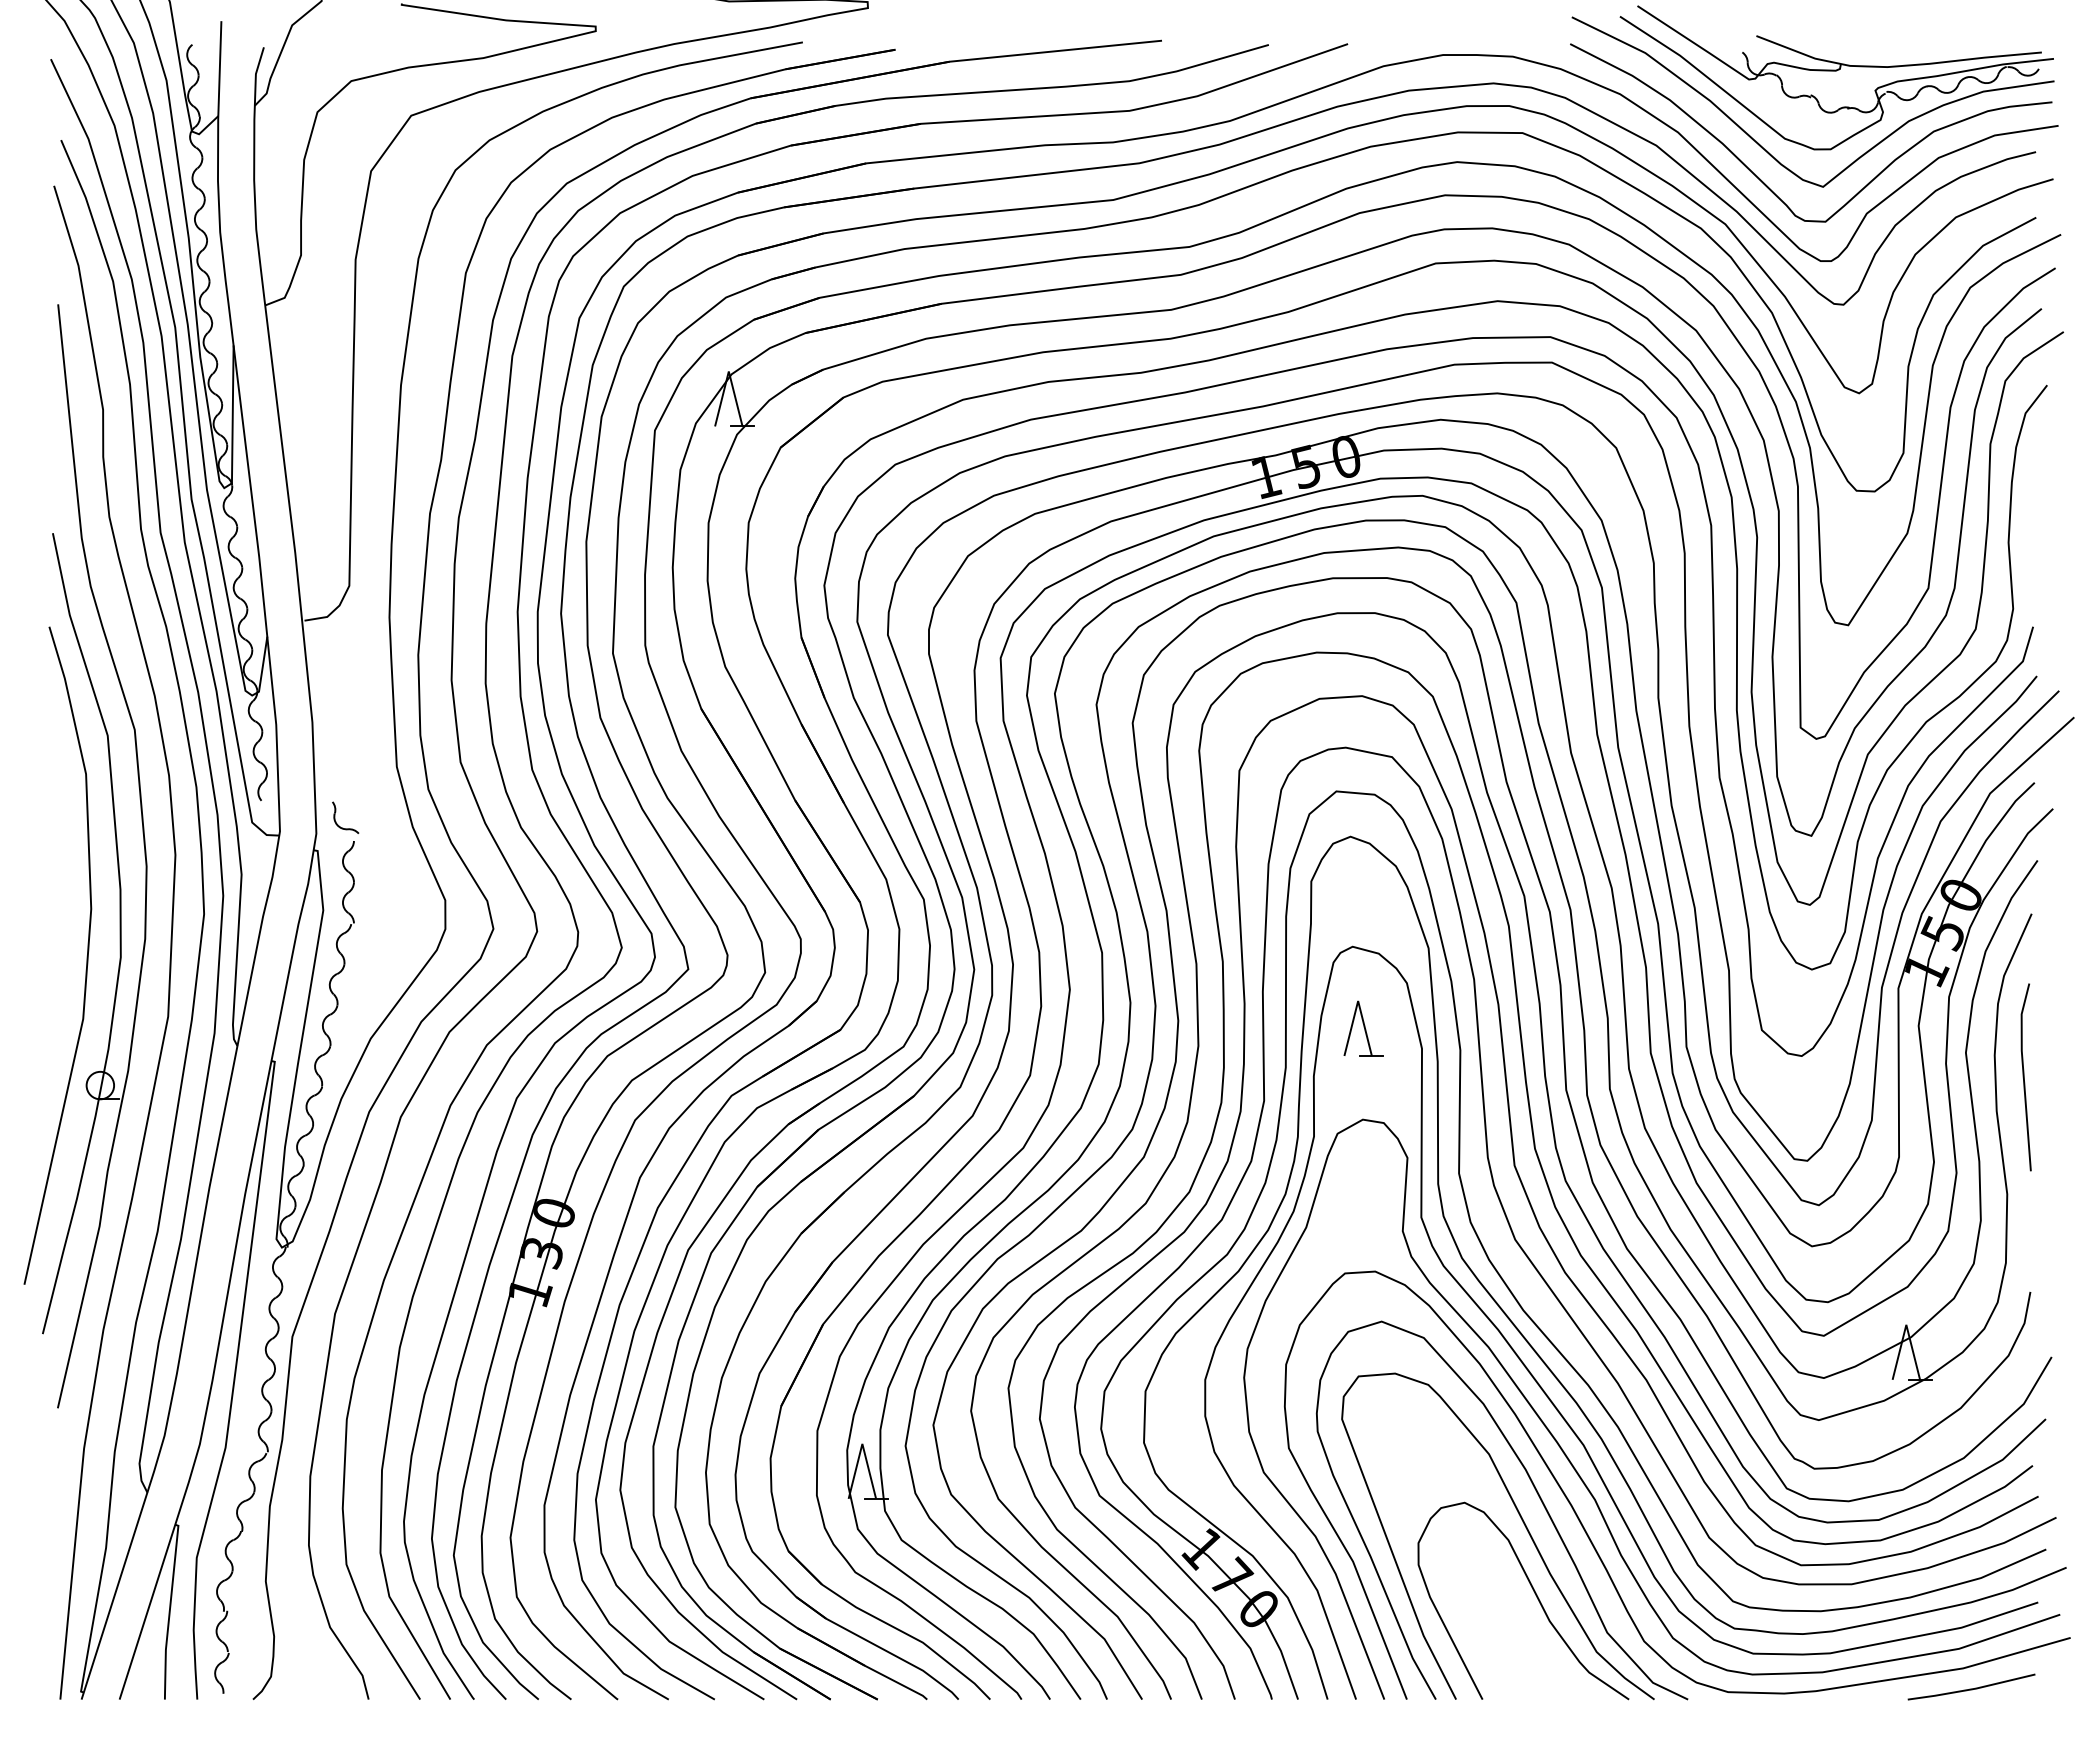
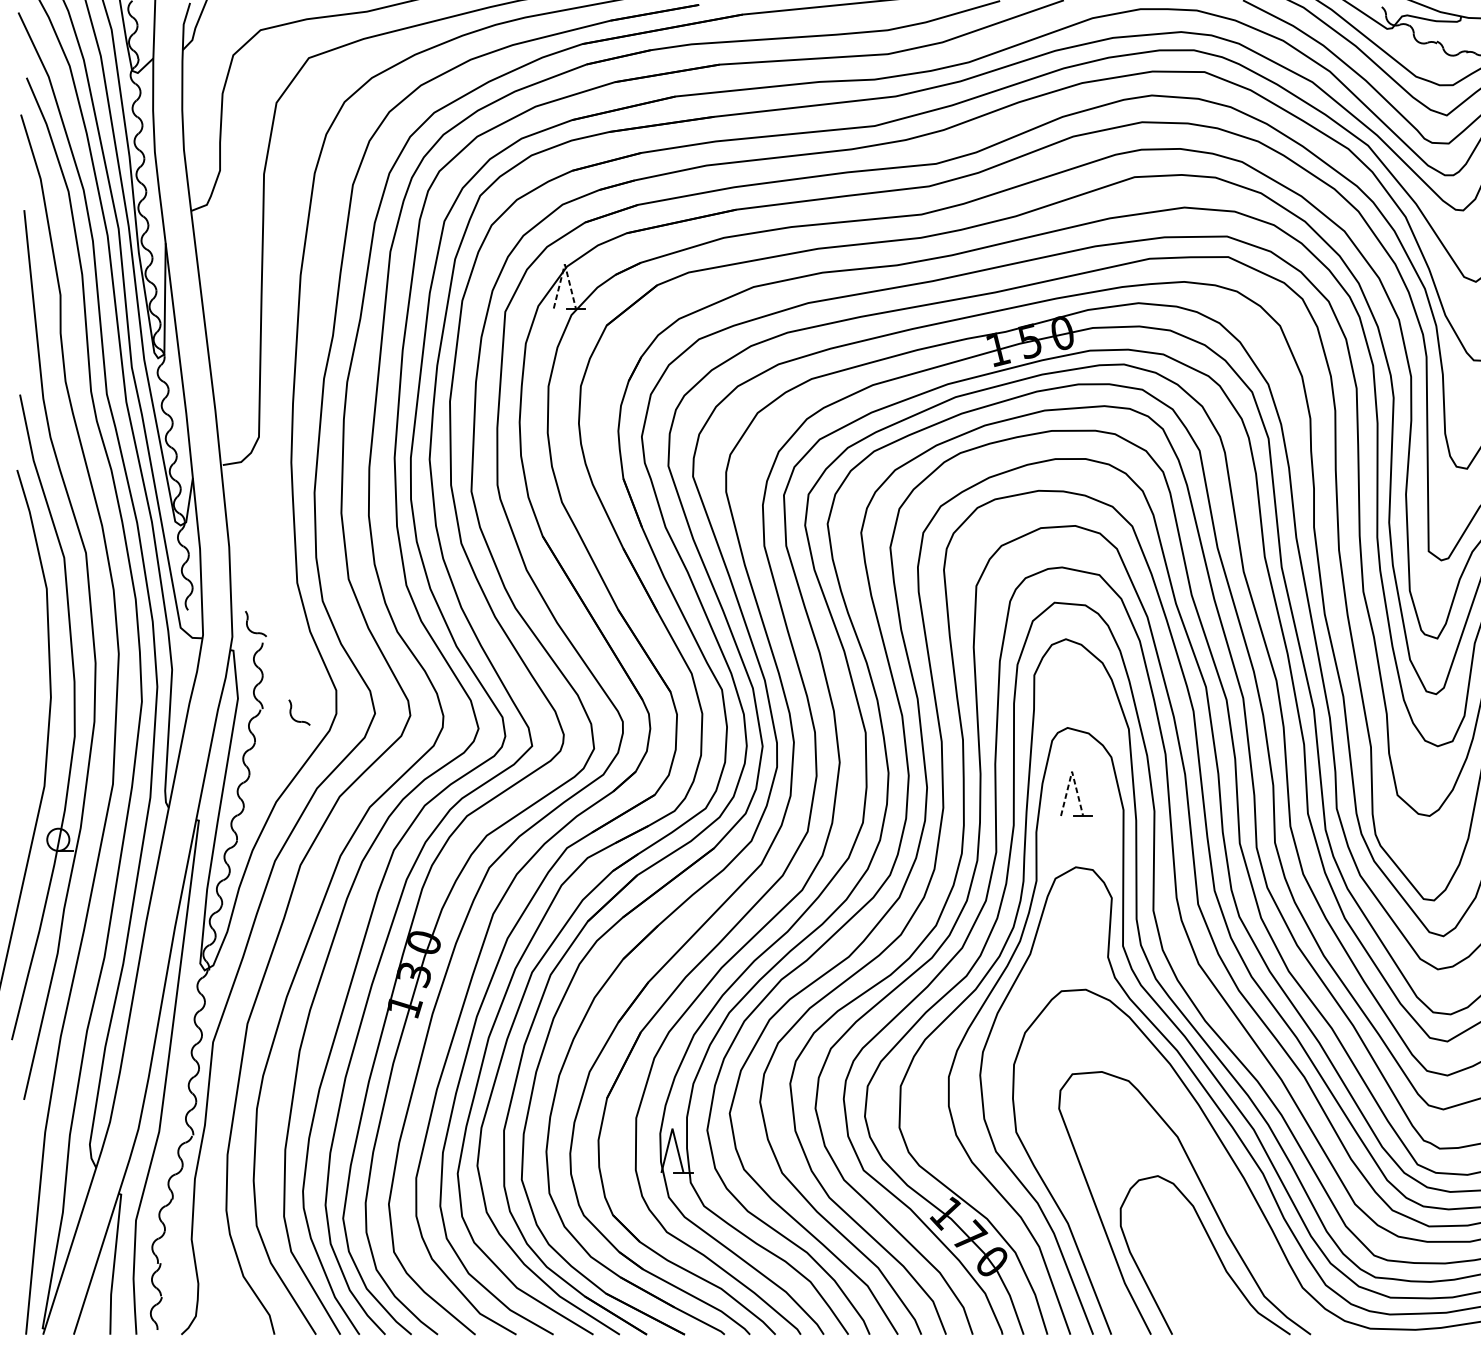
line: (728, 371) -> (564, 264), solid -> dashed
part: (390, 931) -> (292, 715), added
line: (1358, 1001) -> (1072, 772), solid -> dashed
curve: (1534, 1489) -> (1214, 1165), removed

